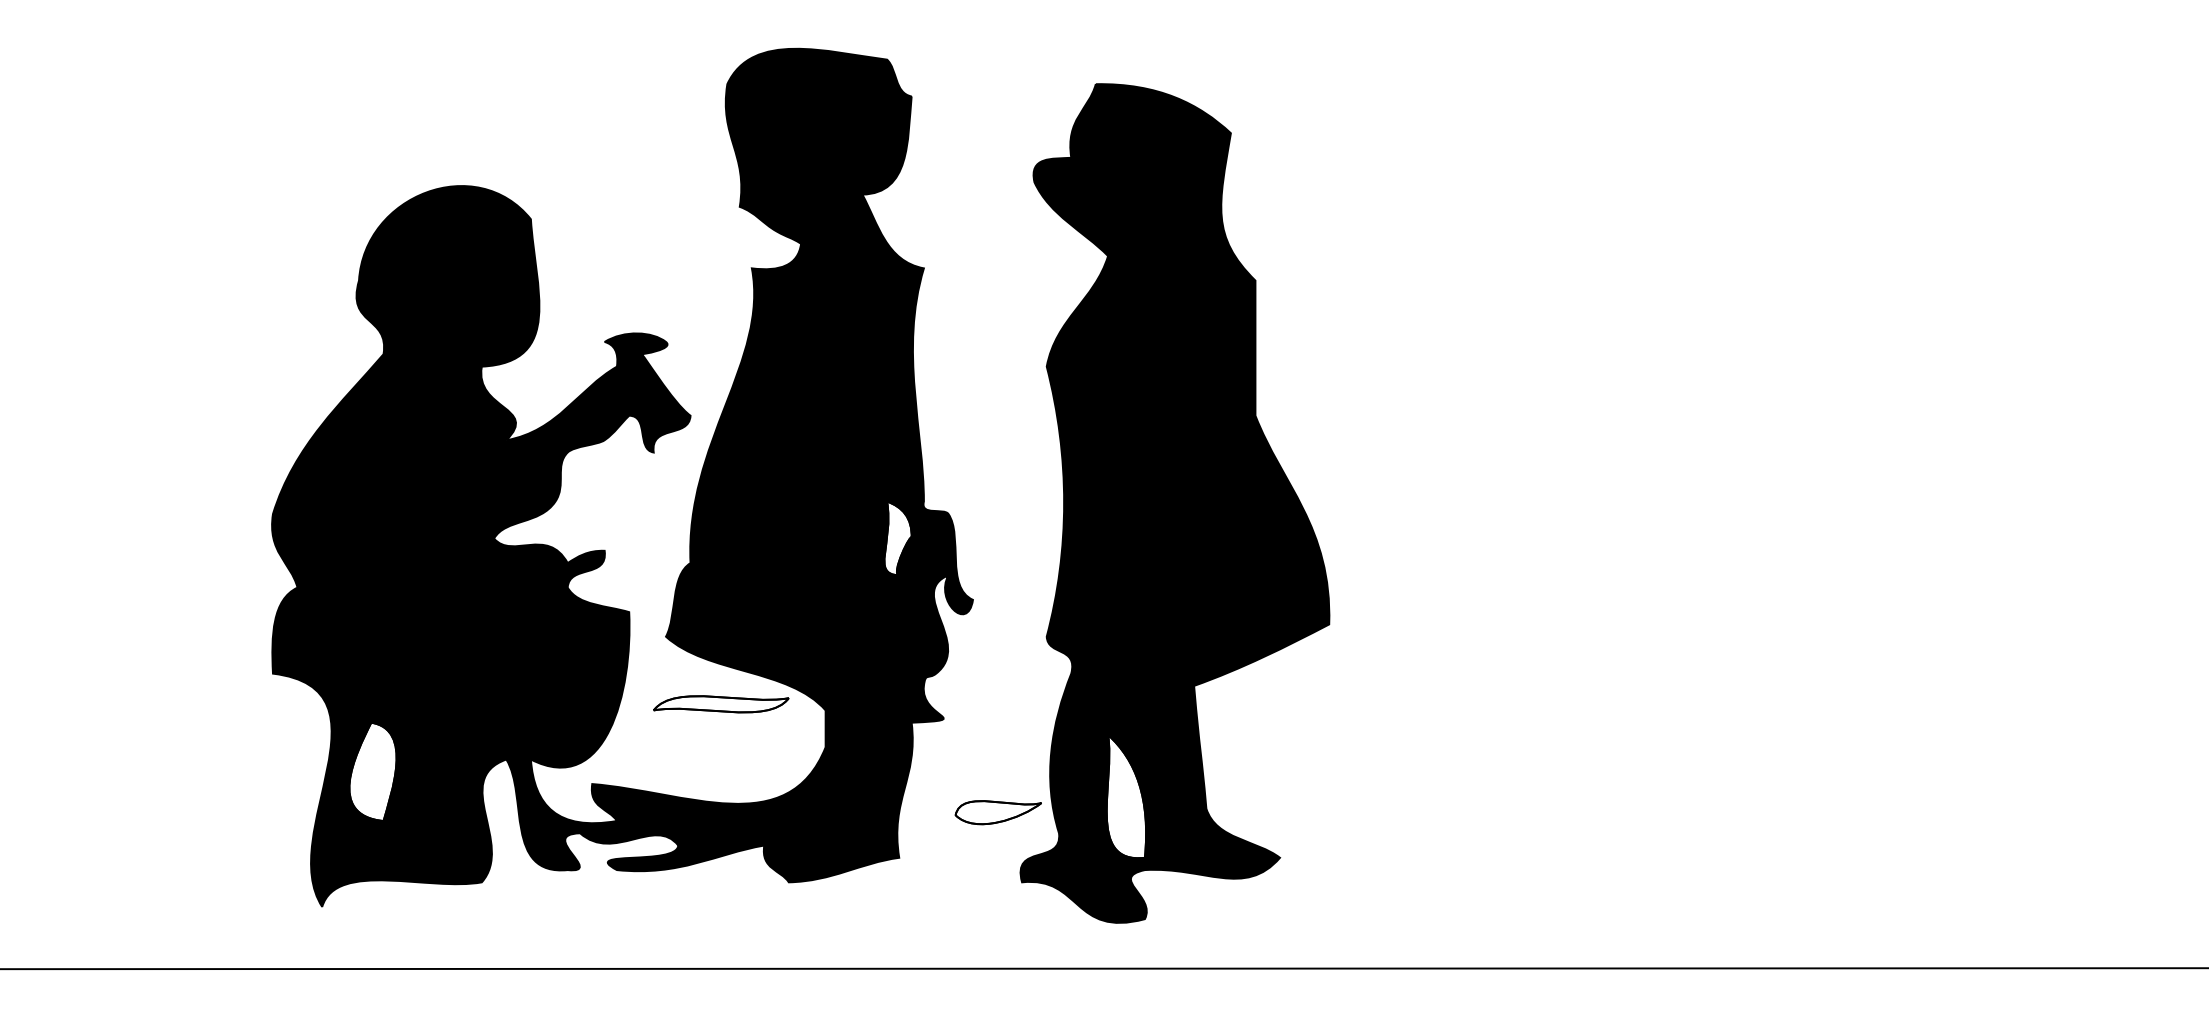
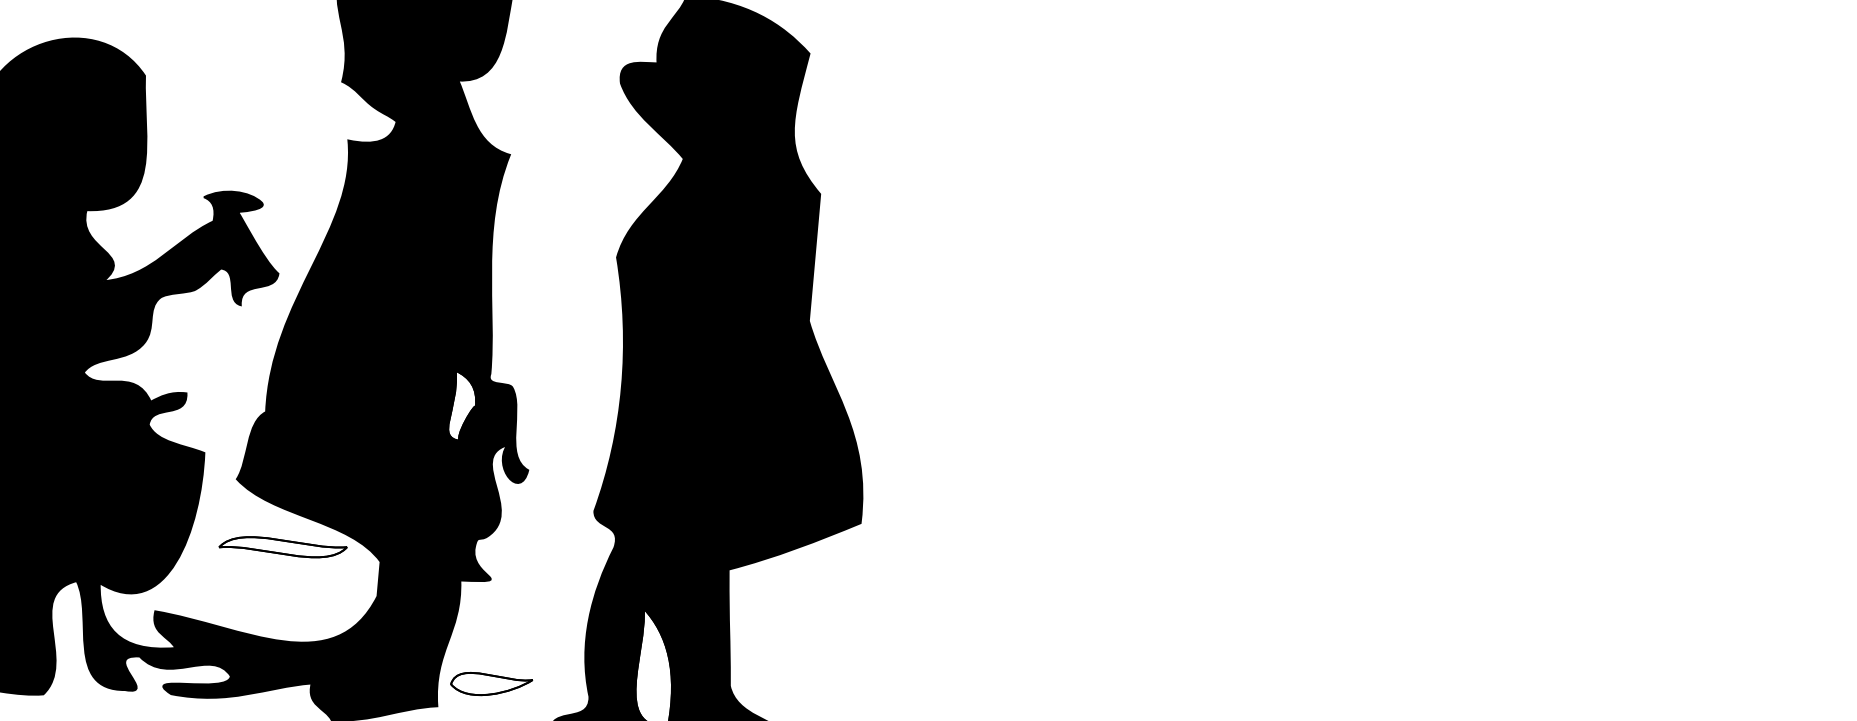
part: (997, 812) -> (490, 685), moved

